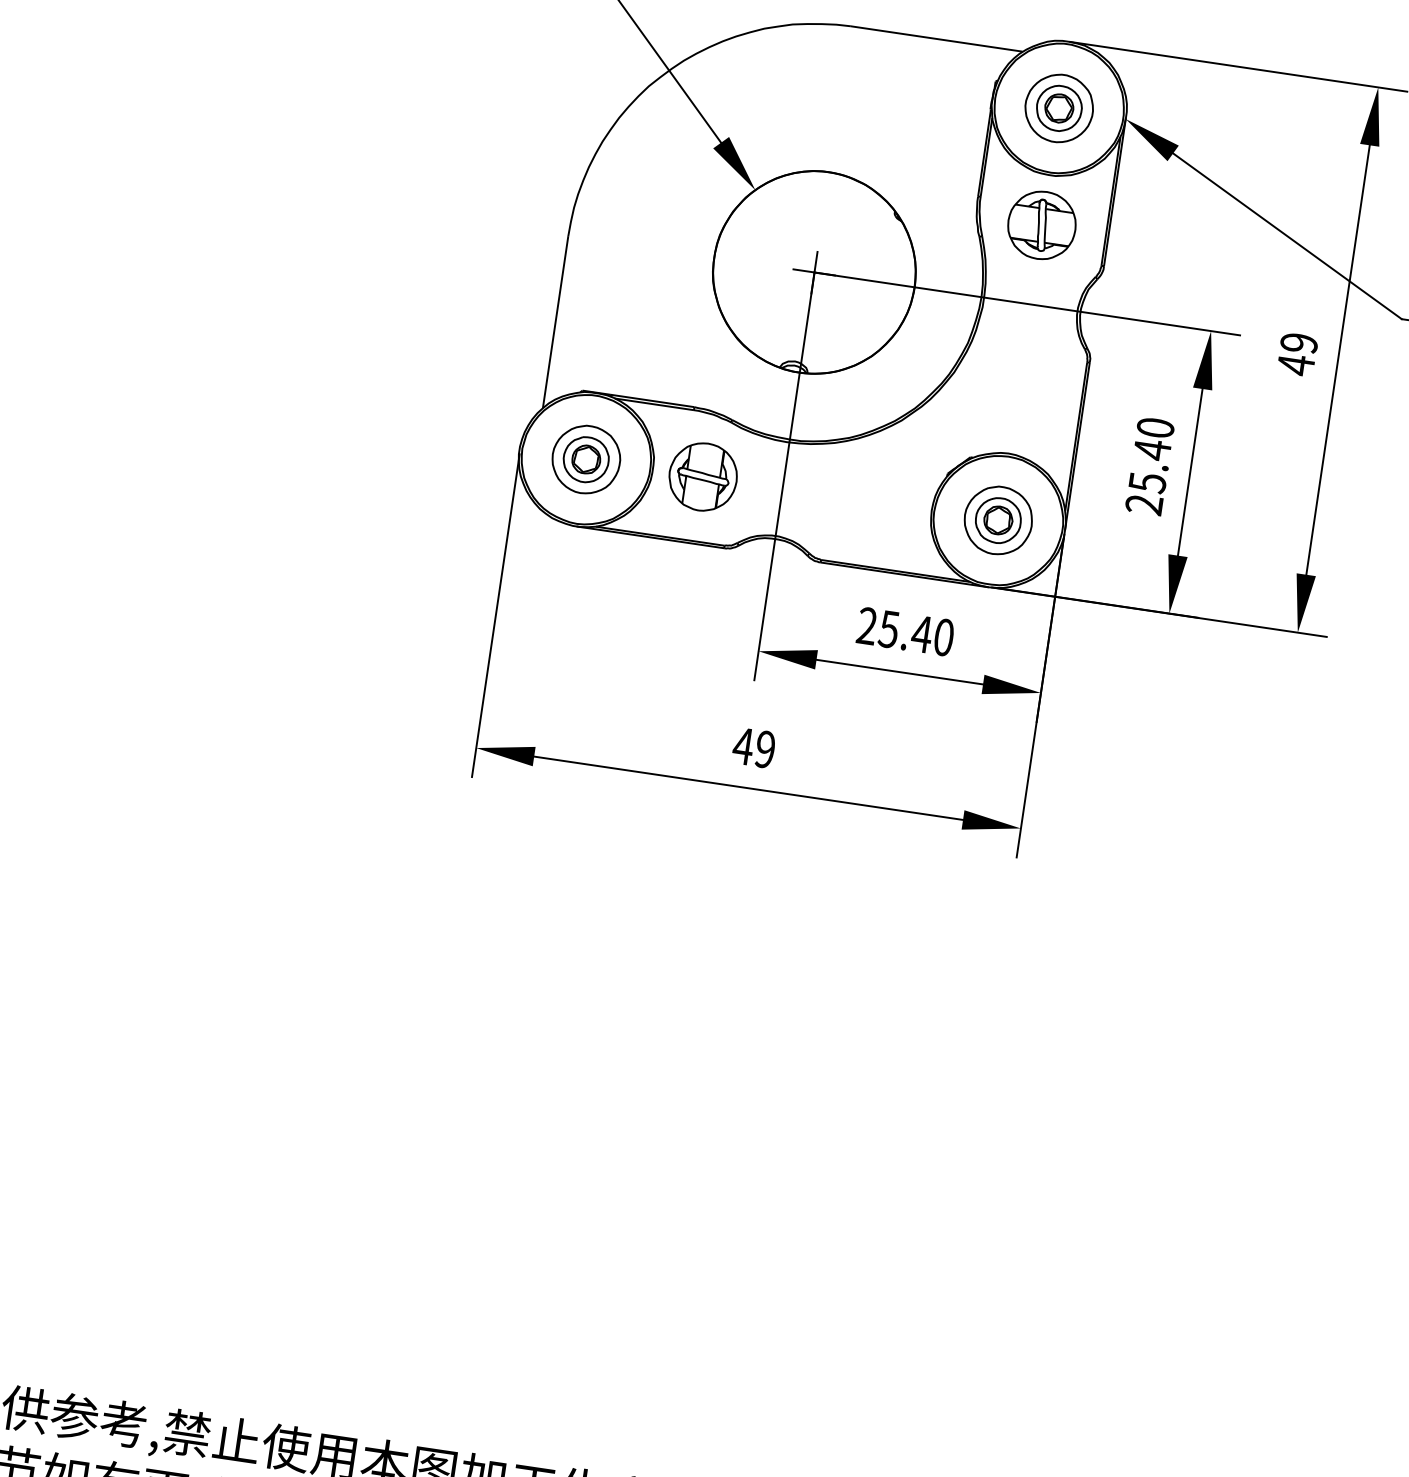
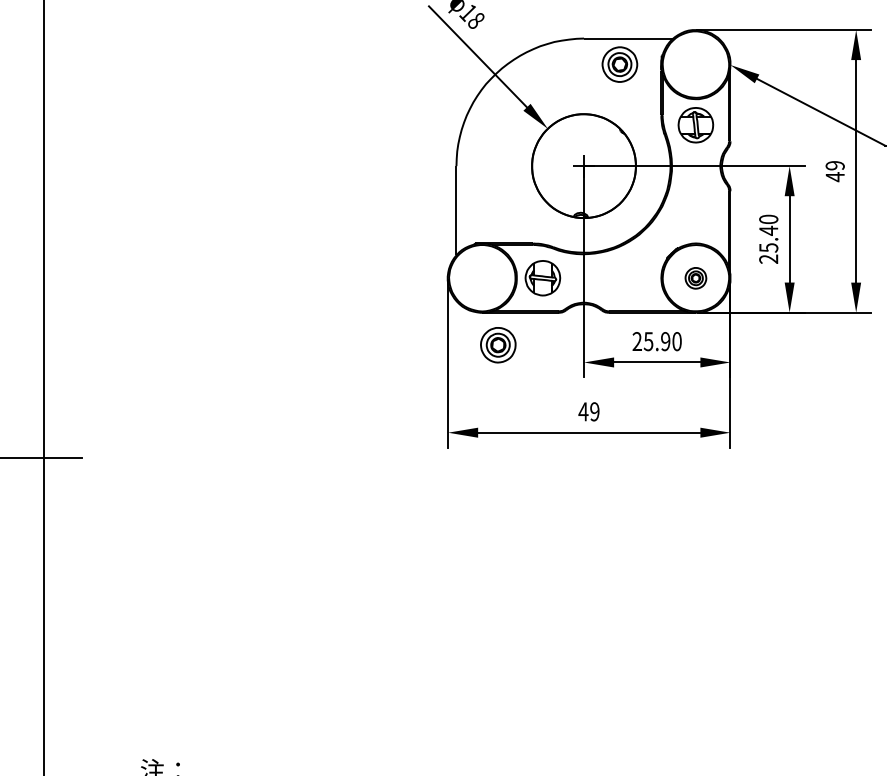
part: (1058, 108) -> (619, 64), moved
part: (586, 460) -> (498, 345), moved
part: (997, 520) -> (695, 278), size x0.6
text: (921, 633) -> (665, 341), 25.40 -> 25.90

